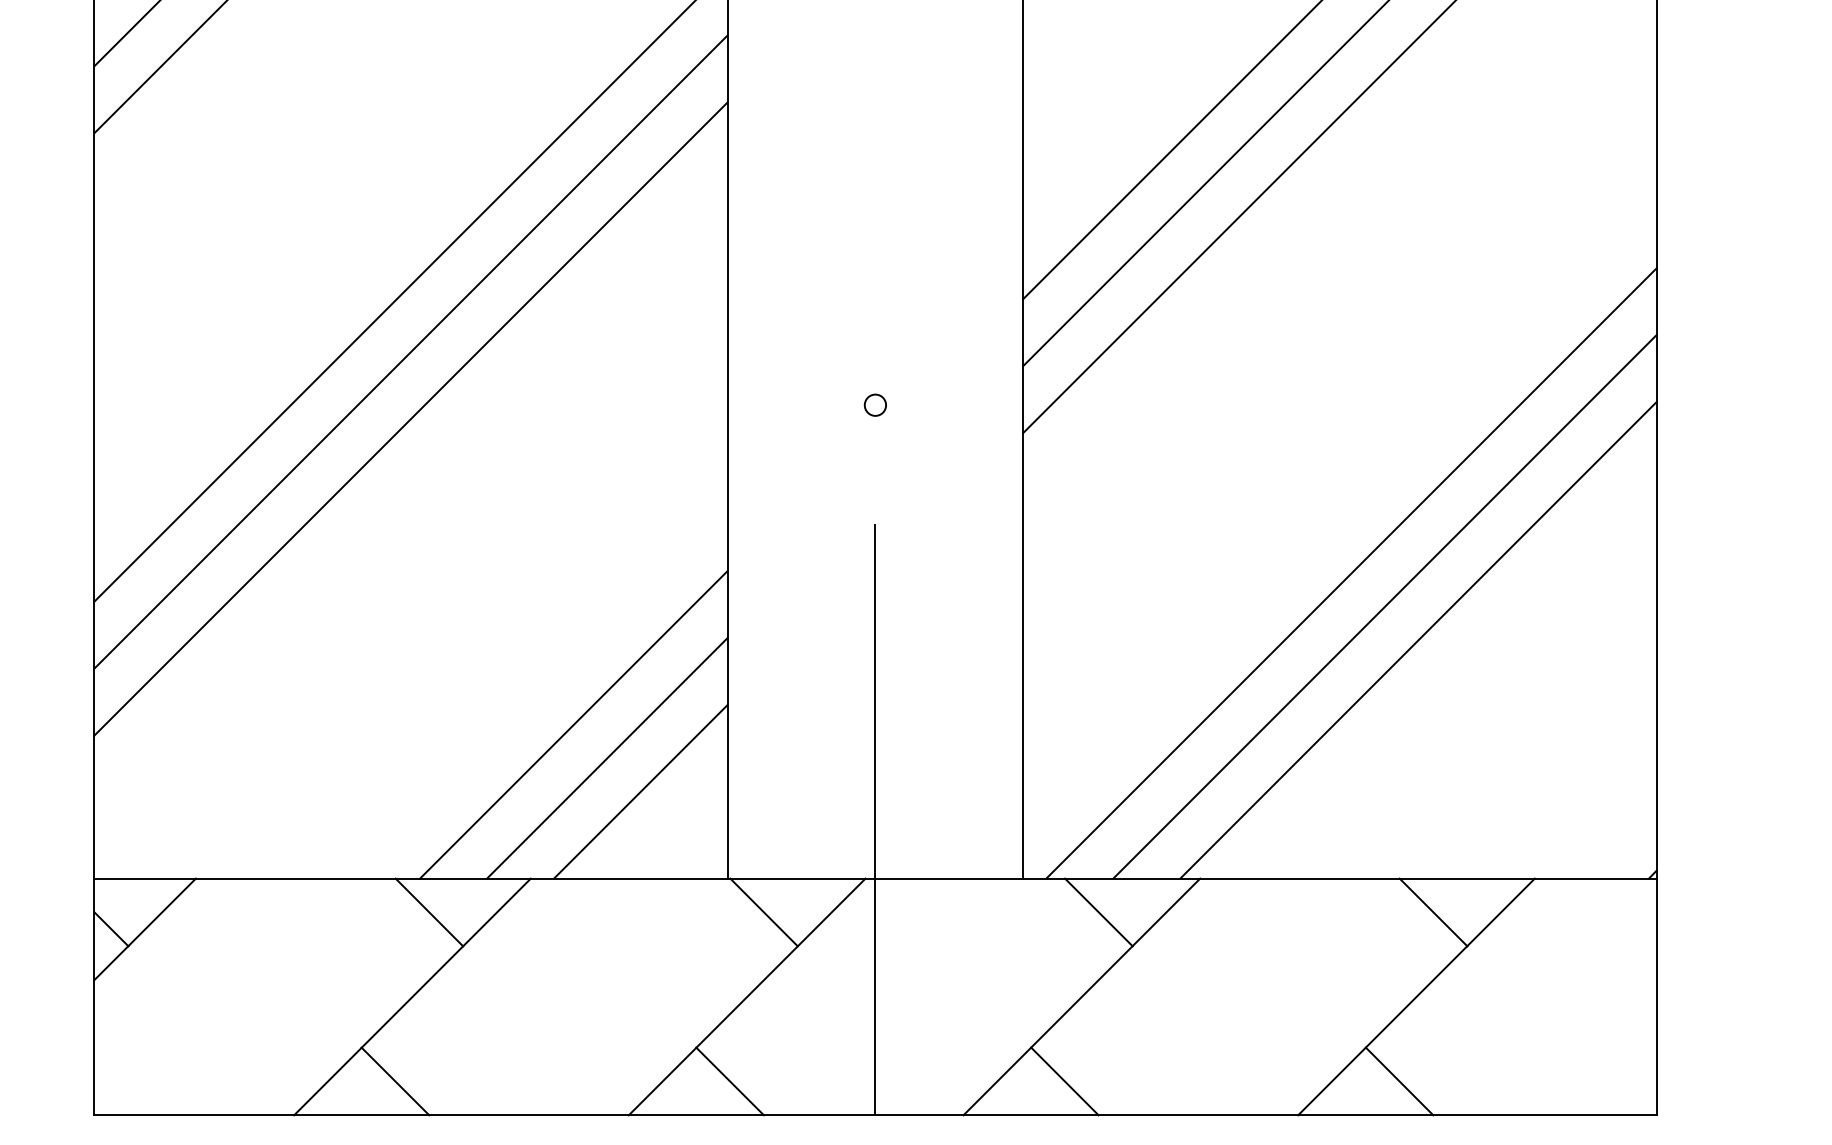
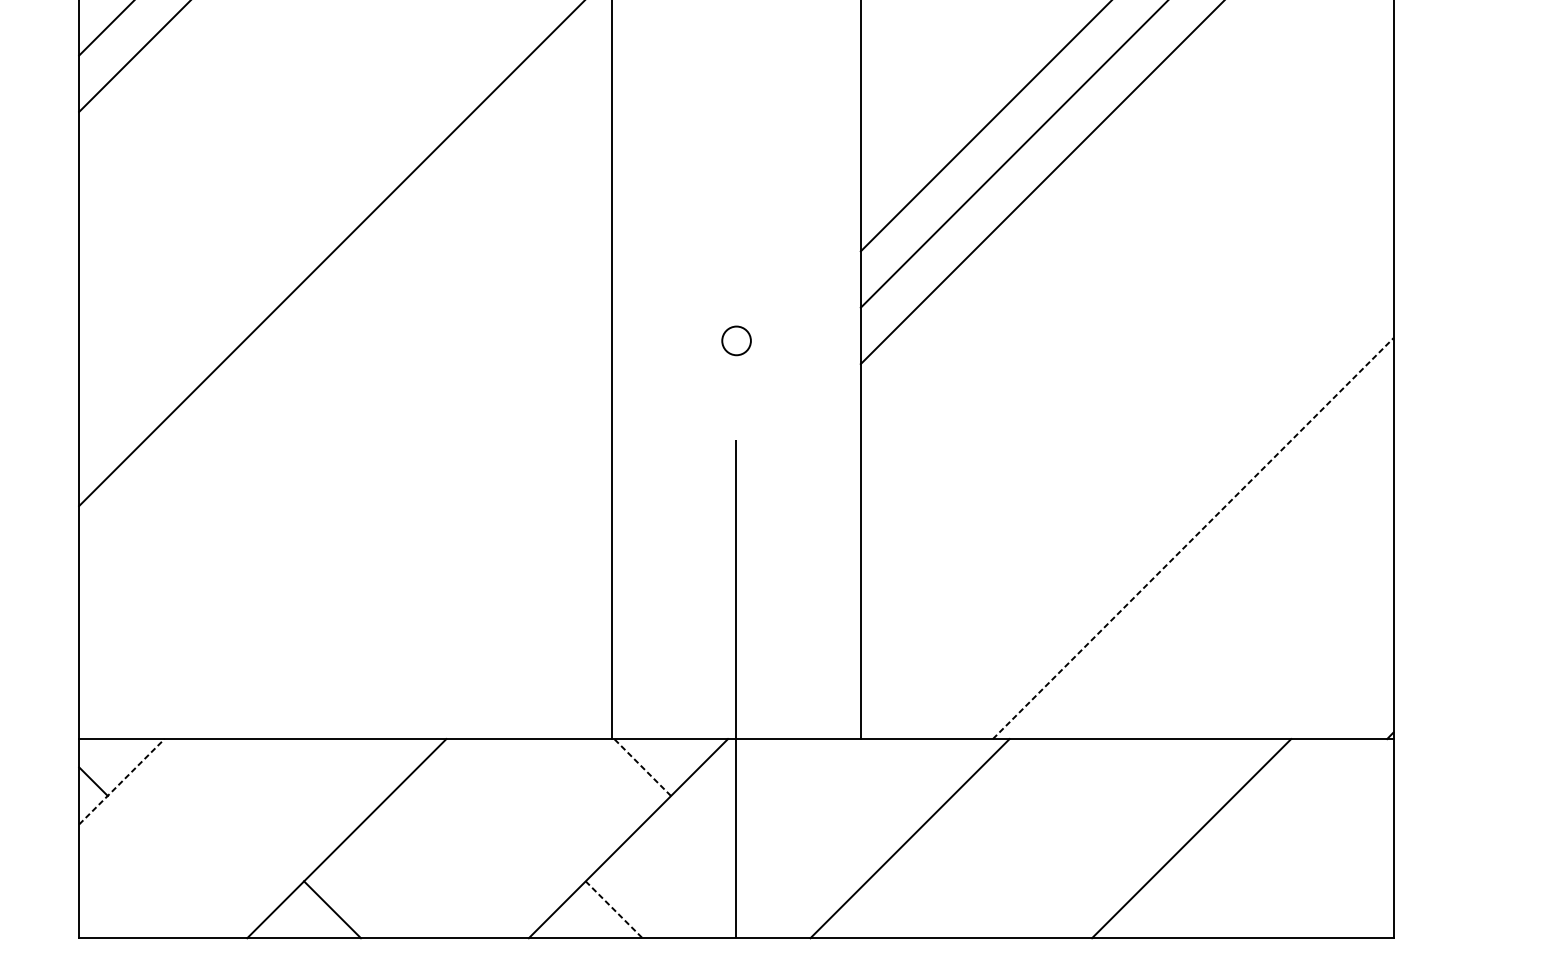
line: (410, 351) -> (345, 295), removed
circle: (874, 404) -> (735, 340), size x1.6
line: (410, 418) -> (345, 351), removed
line: (1351, 573) -> (1136, 482), removed
line: (1384, 606) -> (1164, 510), removed
line: (1418, 640) -> (1193, 538), solid -> dashed
line: (573, 724) -> (482, 609), removed
line: (607, 758) -> (510, 638), removed
line: (640, 791) -> (538, 665), removed
line: (429, 912) -> (361, 767), removed
line: (764, 912) -> (643, 767), solid -> dashed
line: (1098, 912) -> (924, 767), removed
line: (1433, 912) -> (1205, 767), removed
line: (145, 929) -> (122, 781), solid -> dashed
line: (730, 1081) -> (614, 909), solid -> dashed
line: (1064, 1081) -> (895, 909), removed
line: (1399, 1081) -> (1177, 909), removed

